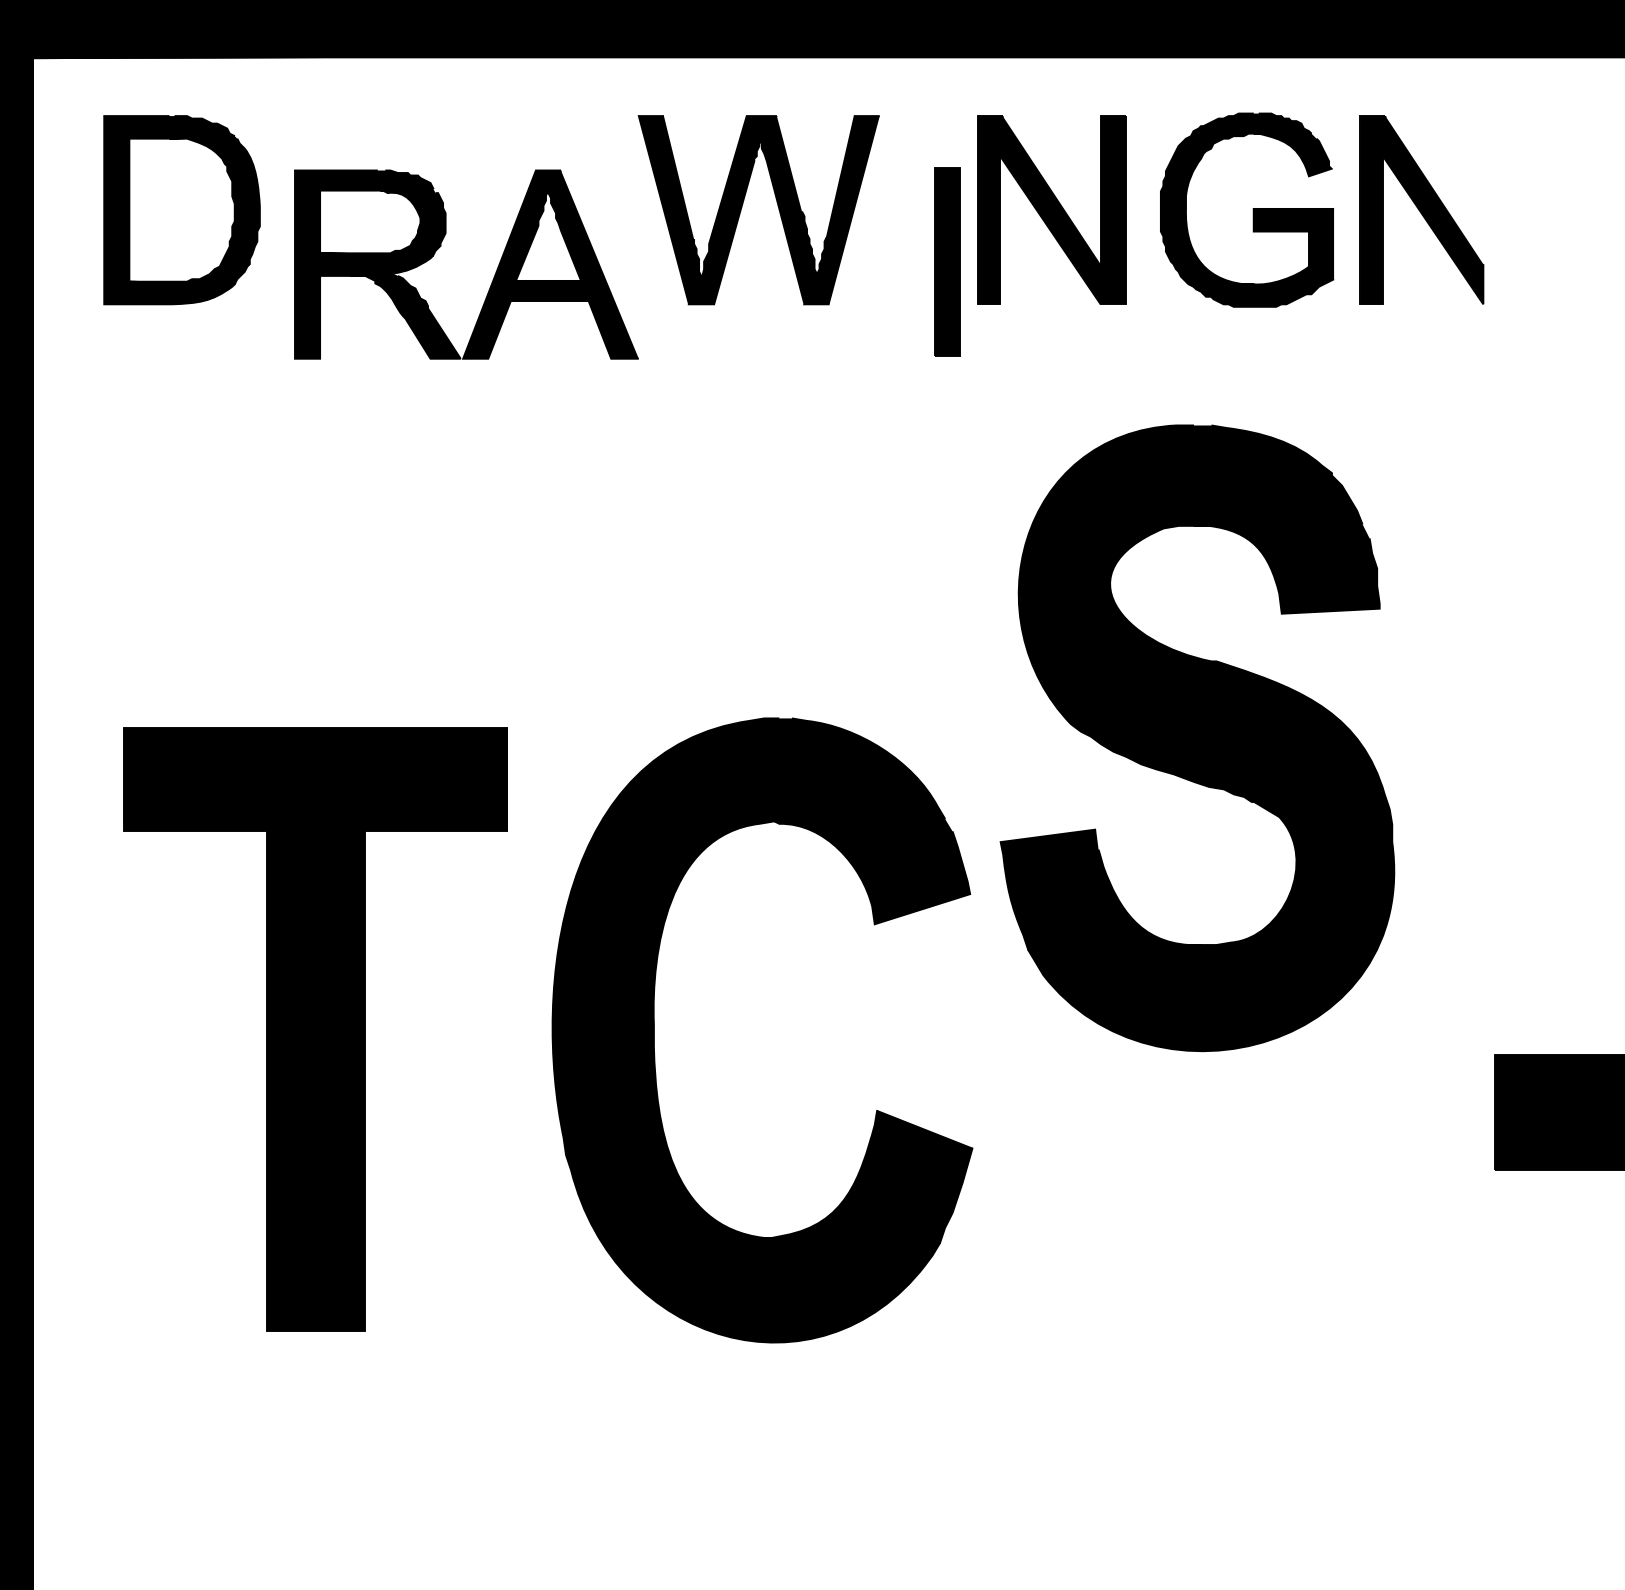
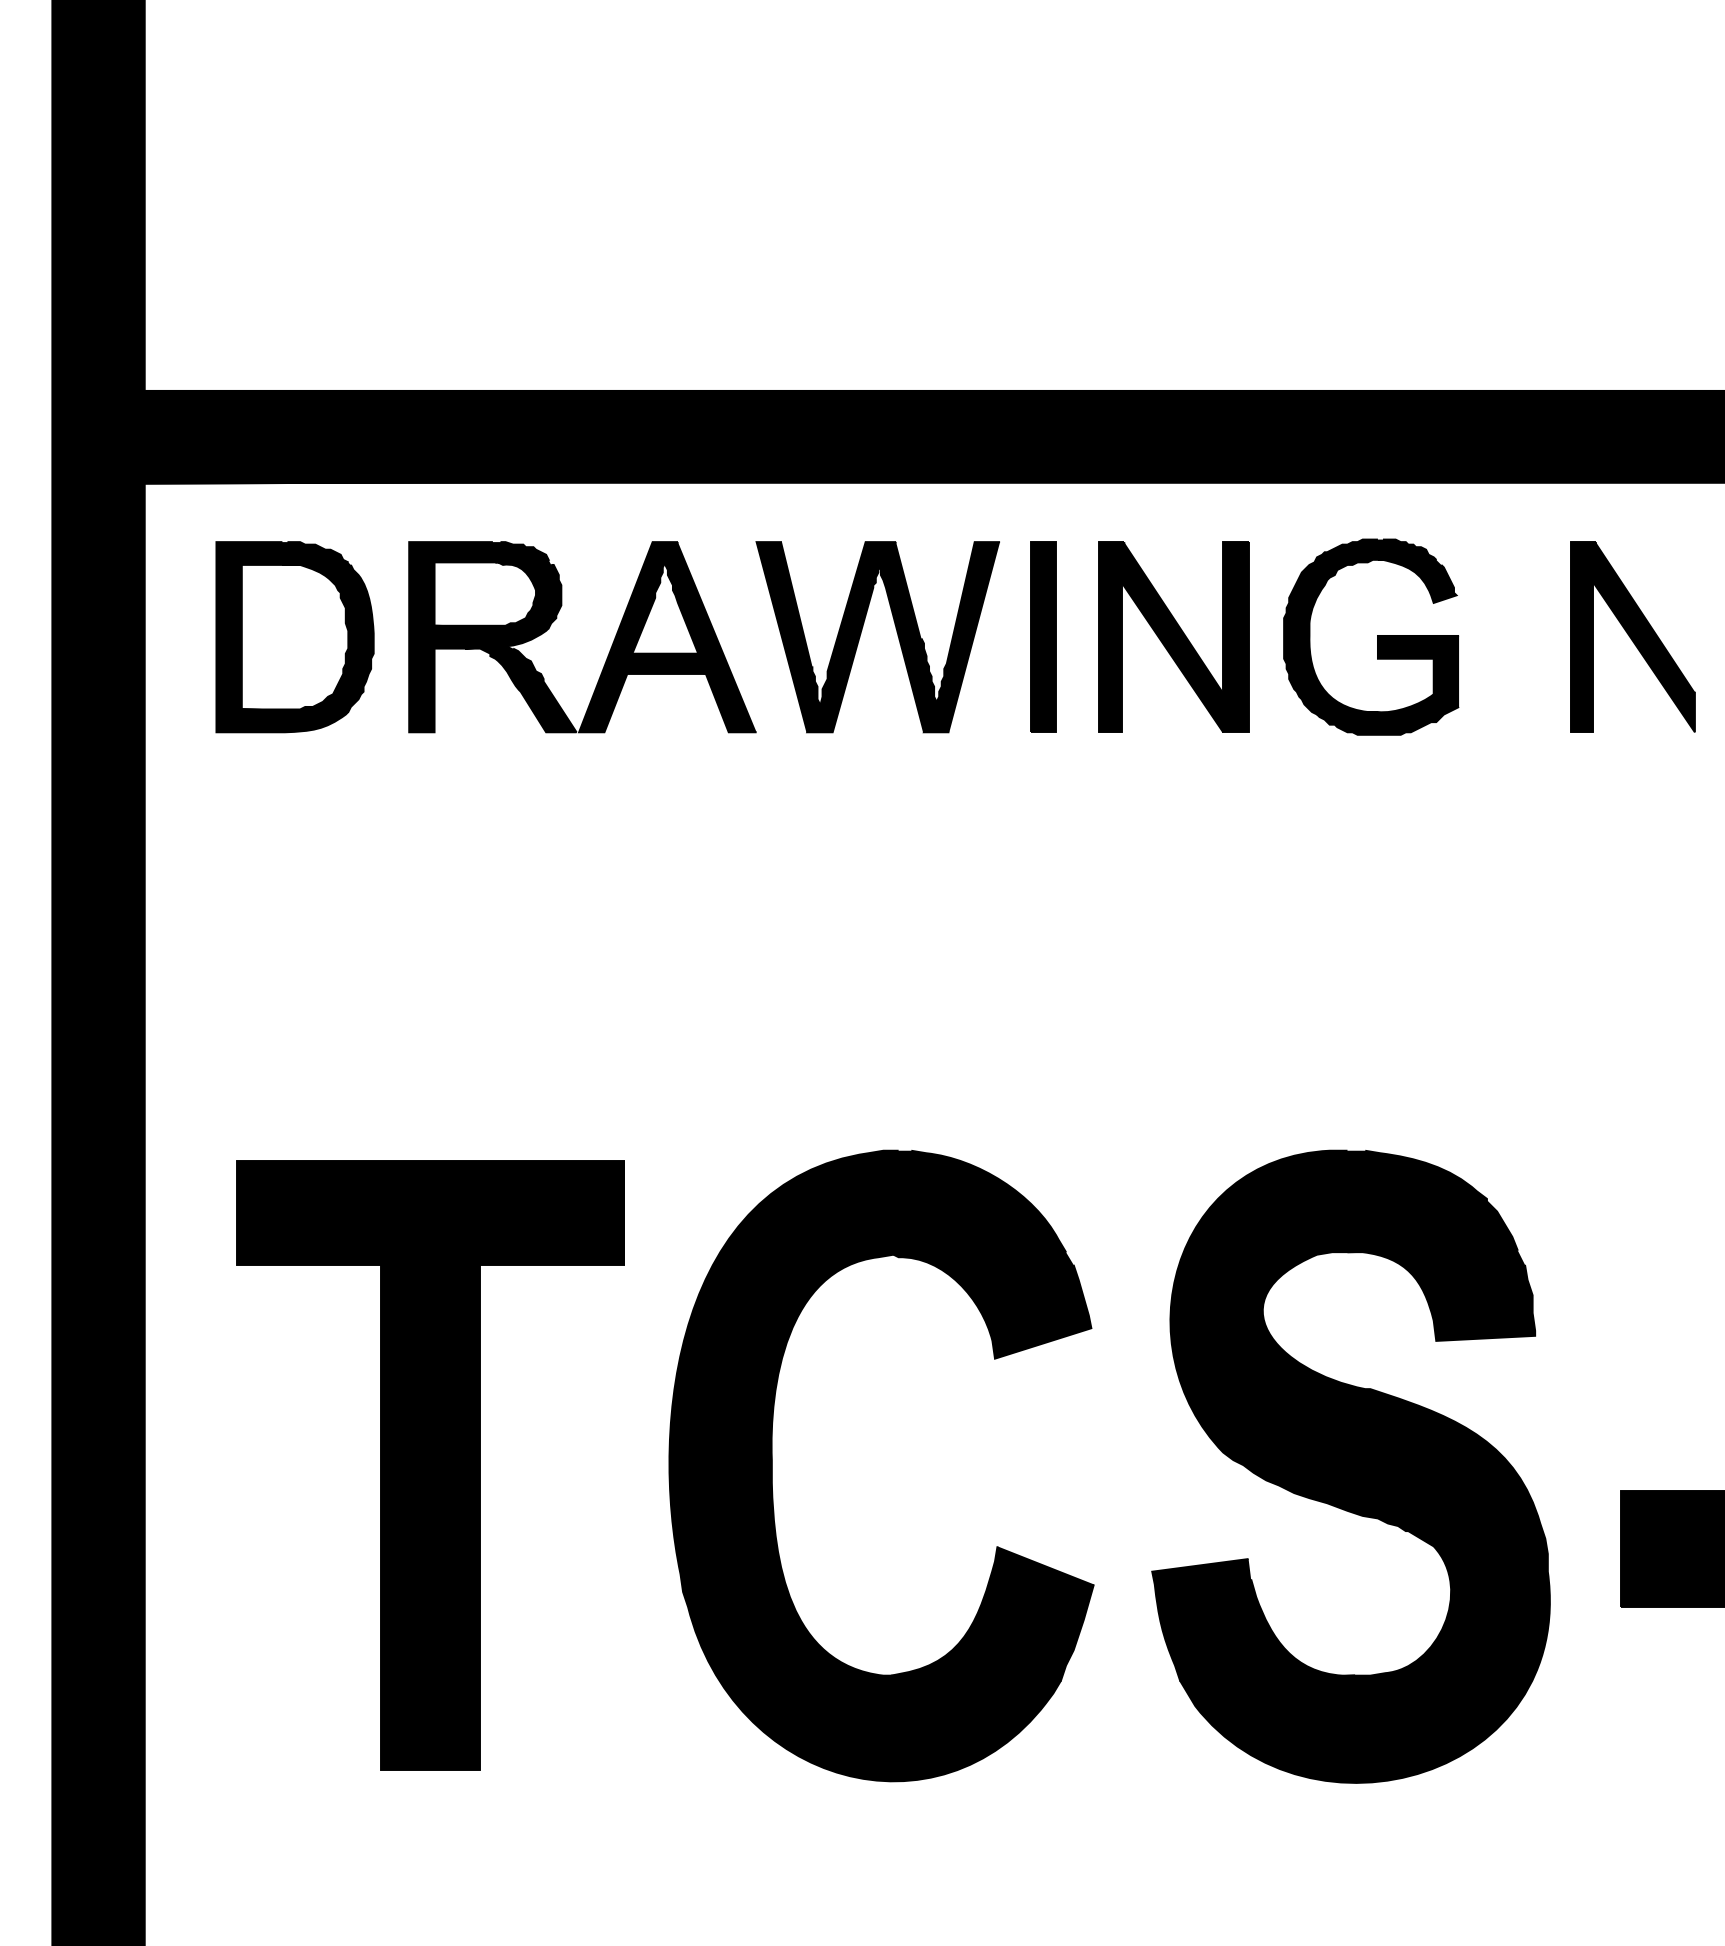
part: (1421, 209) -> (1632, 636), moved
part: (947, 260) -> (1043, 636), moved
part: (494, 274) -> (610, 647), moved
part: (1196, 738) -> (1350, 1466), moved

